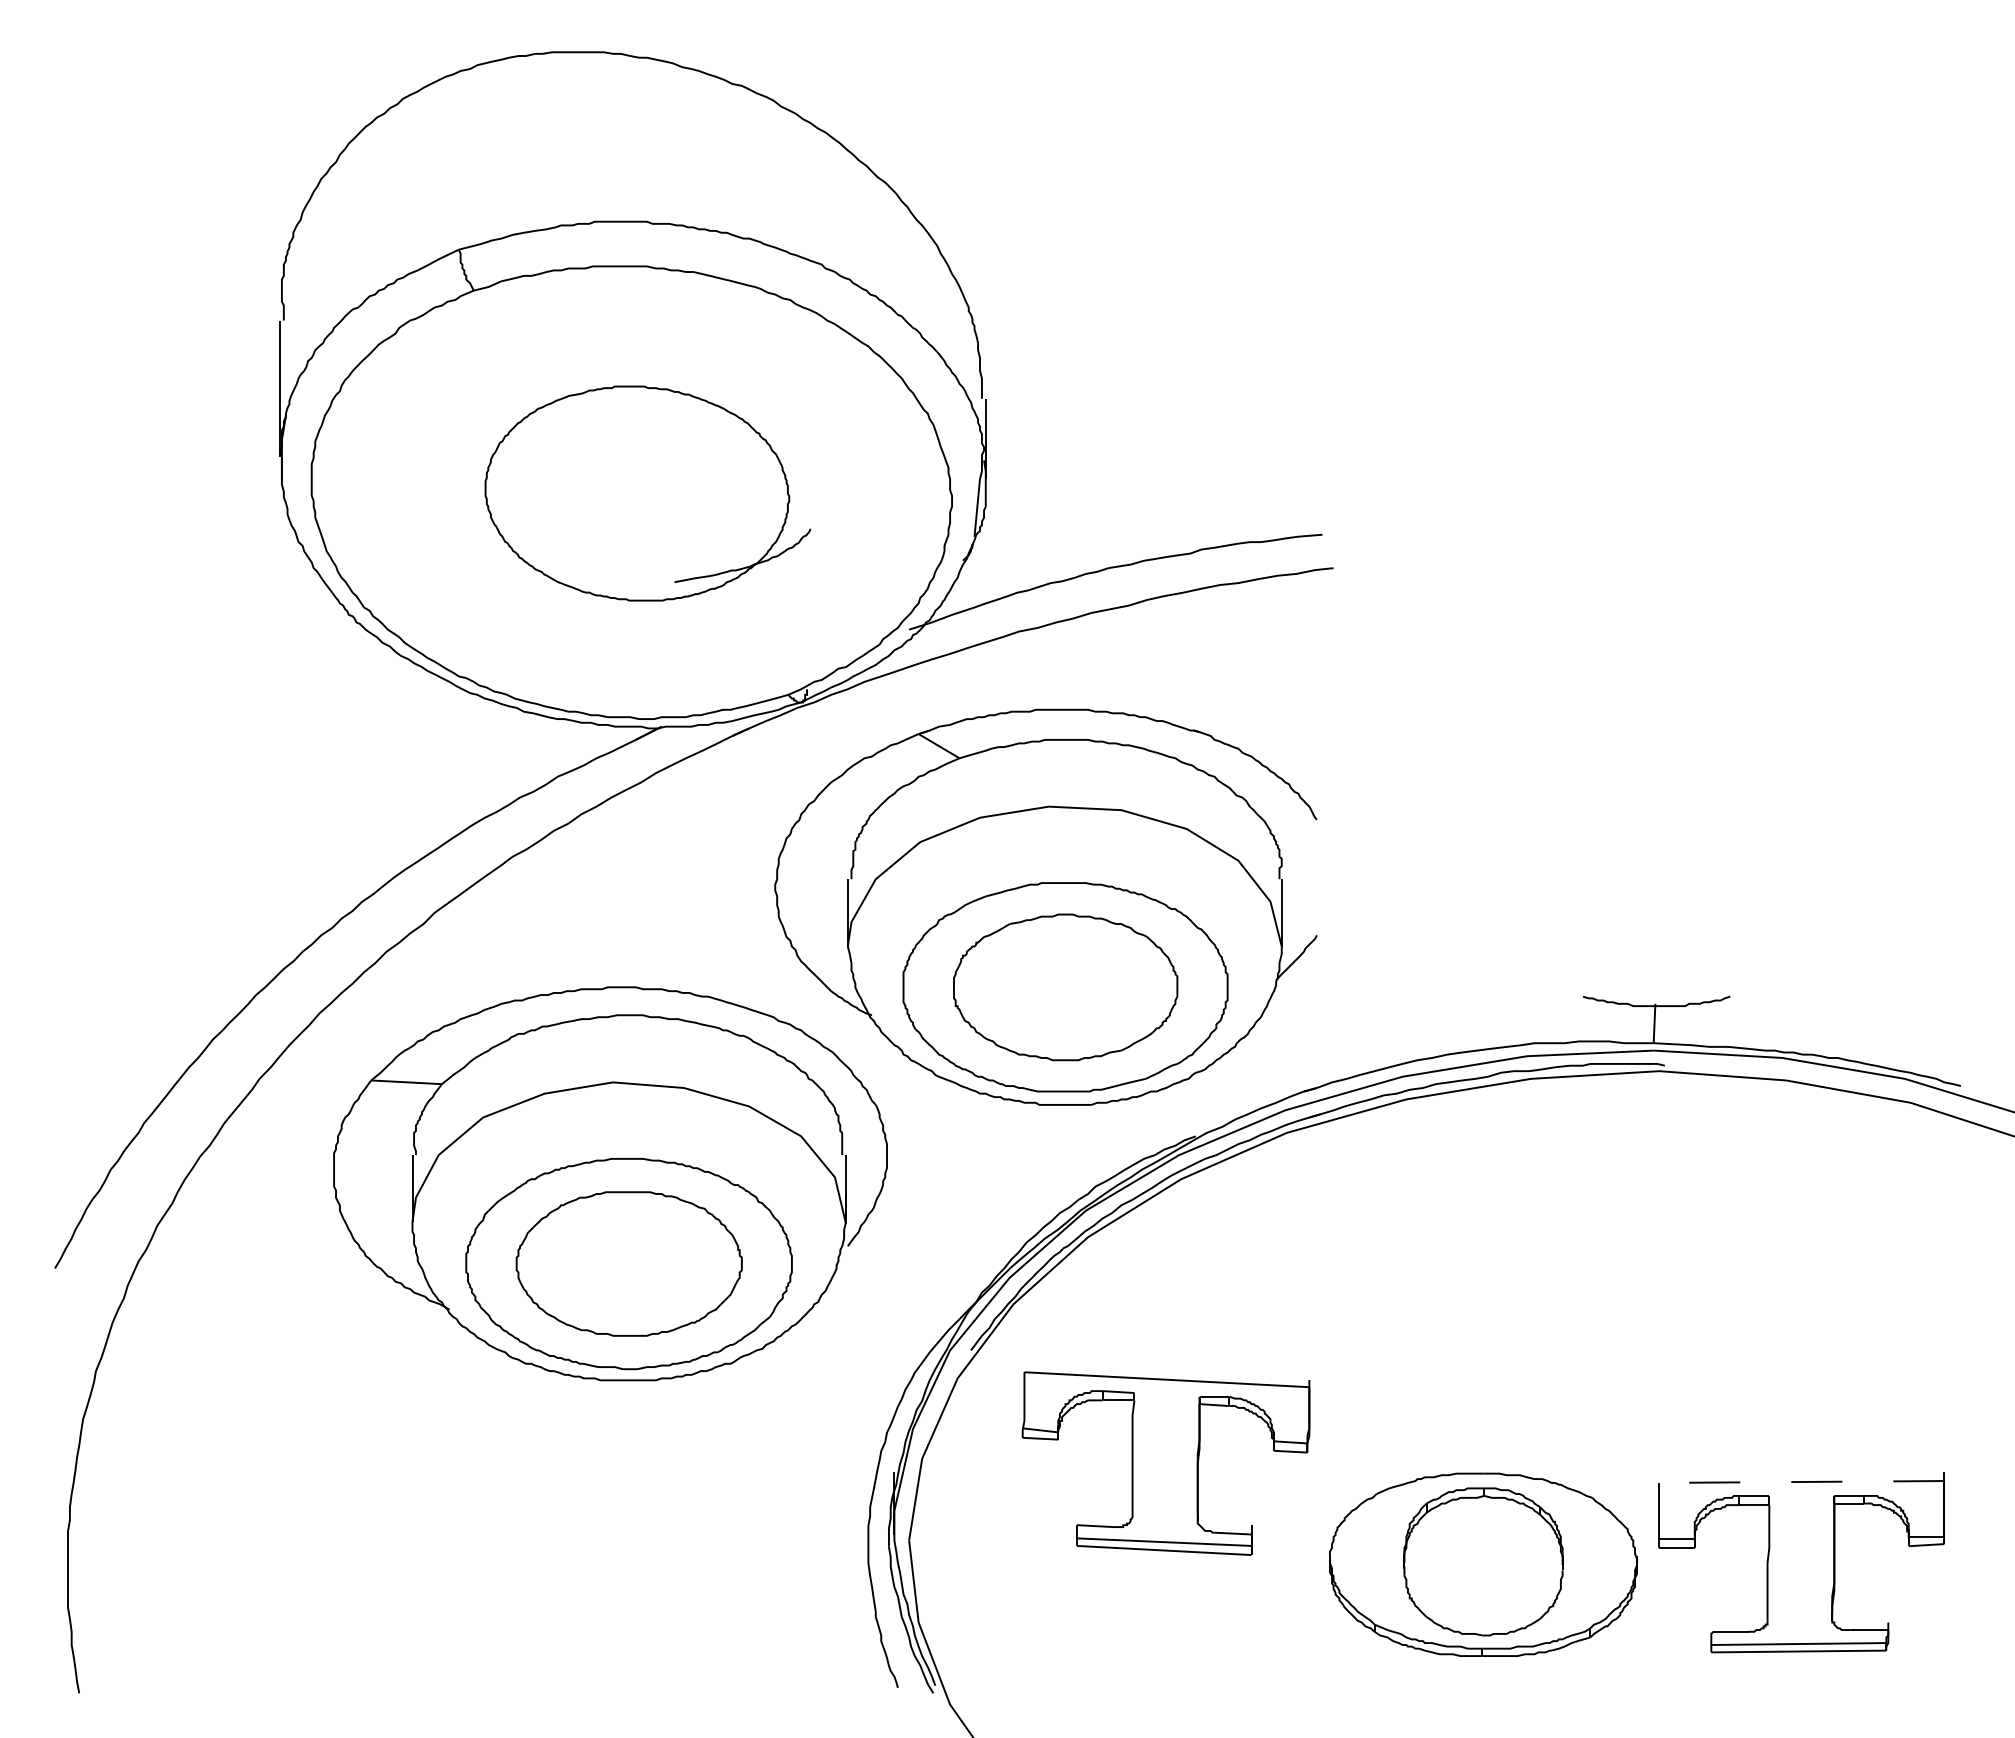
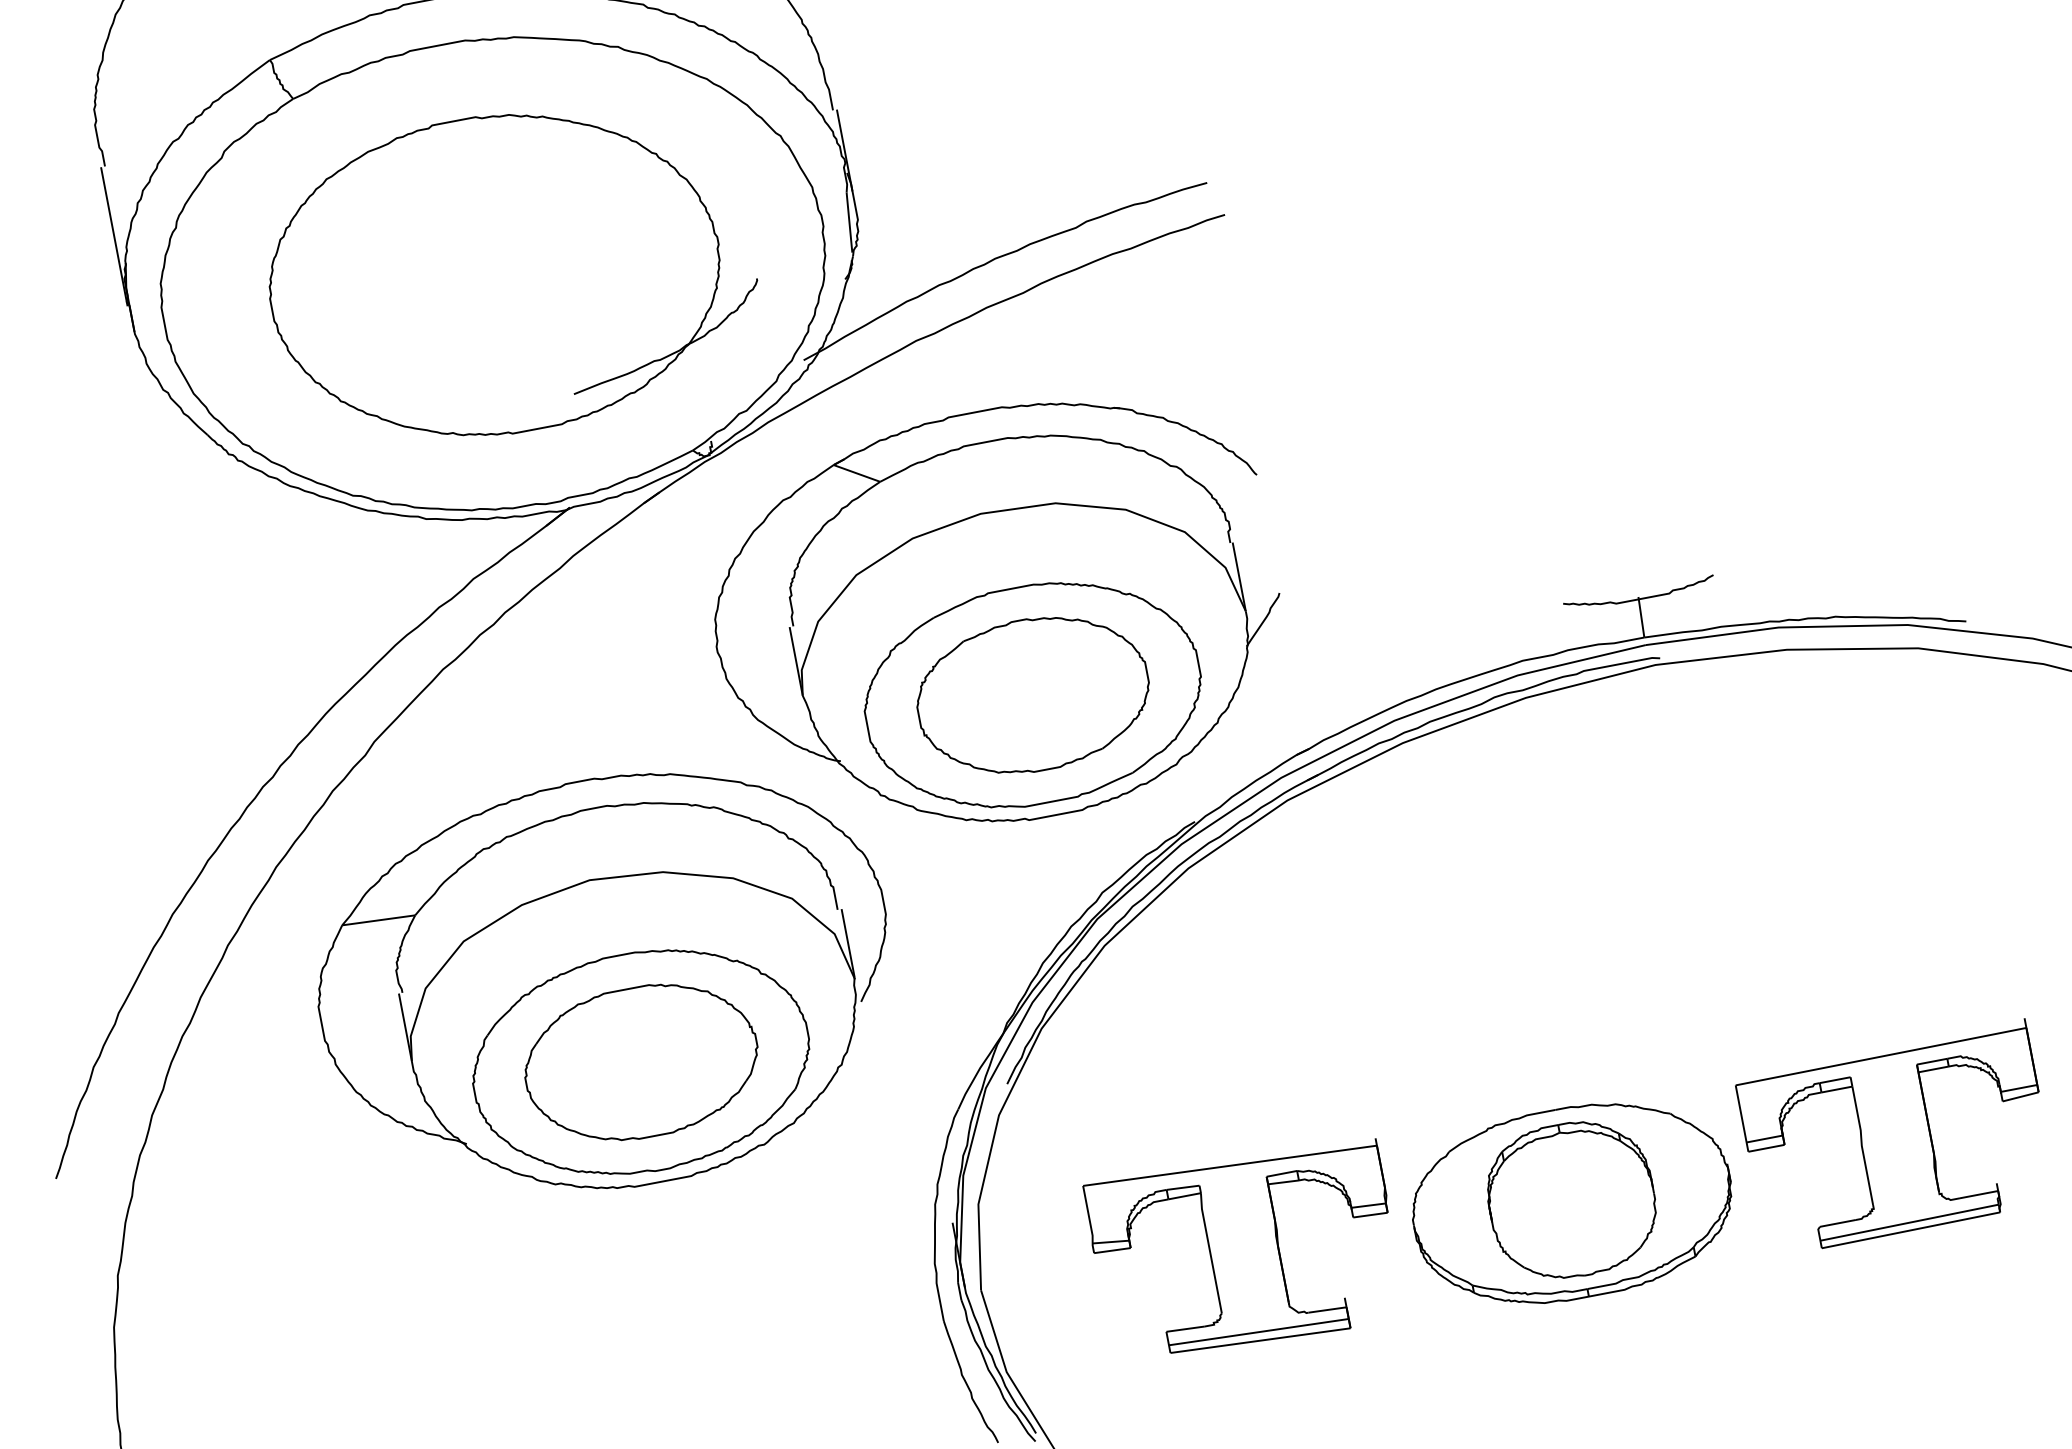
part: (647, 493) -> (509, 272), size x1.43
part: (1165, 1463) -> (1244, 1251), moved
line: (1801, 1481) -> (1880, 1056), dashed -> solid

